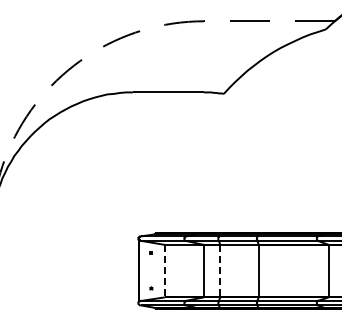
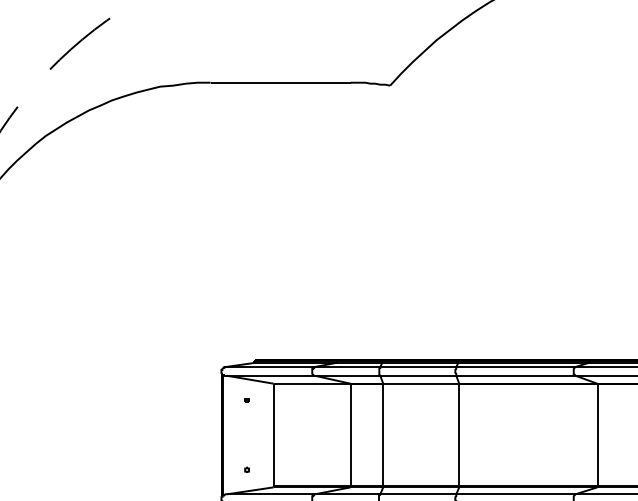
line: (164, 270) -> (273, 434), dashed -> solid
line: (220, 270) -> (383, 434), dashed -> solid

